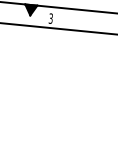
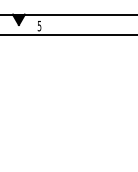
text: (51, 17) -> (39, 24), 3 -> 5

